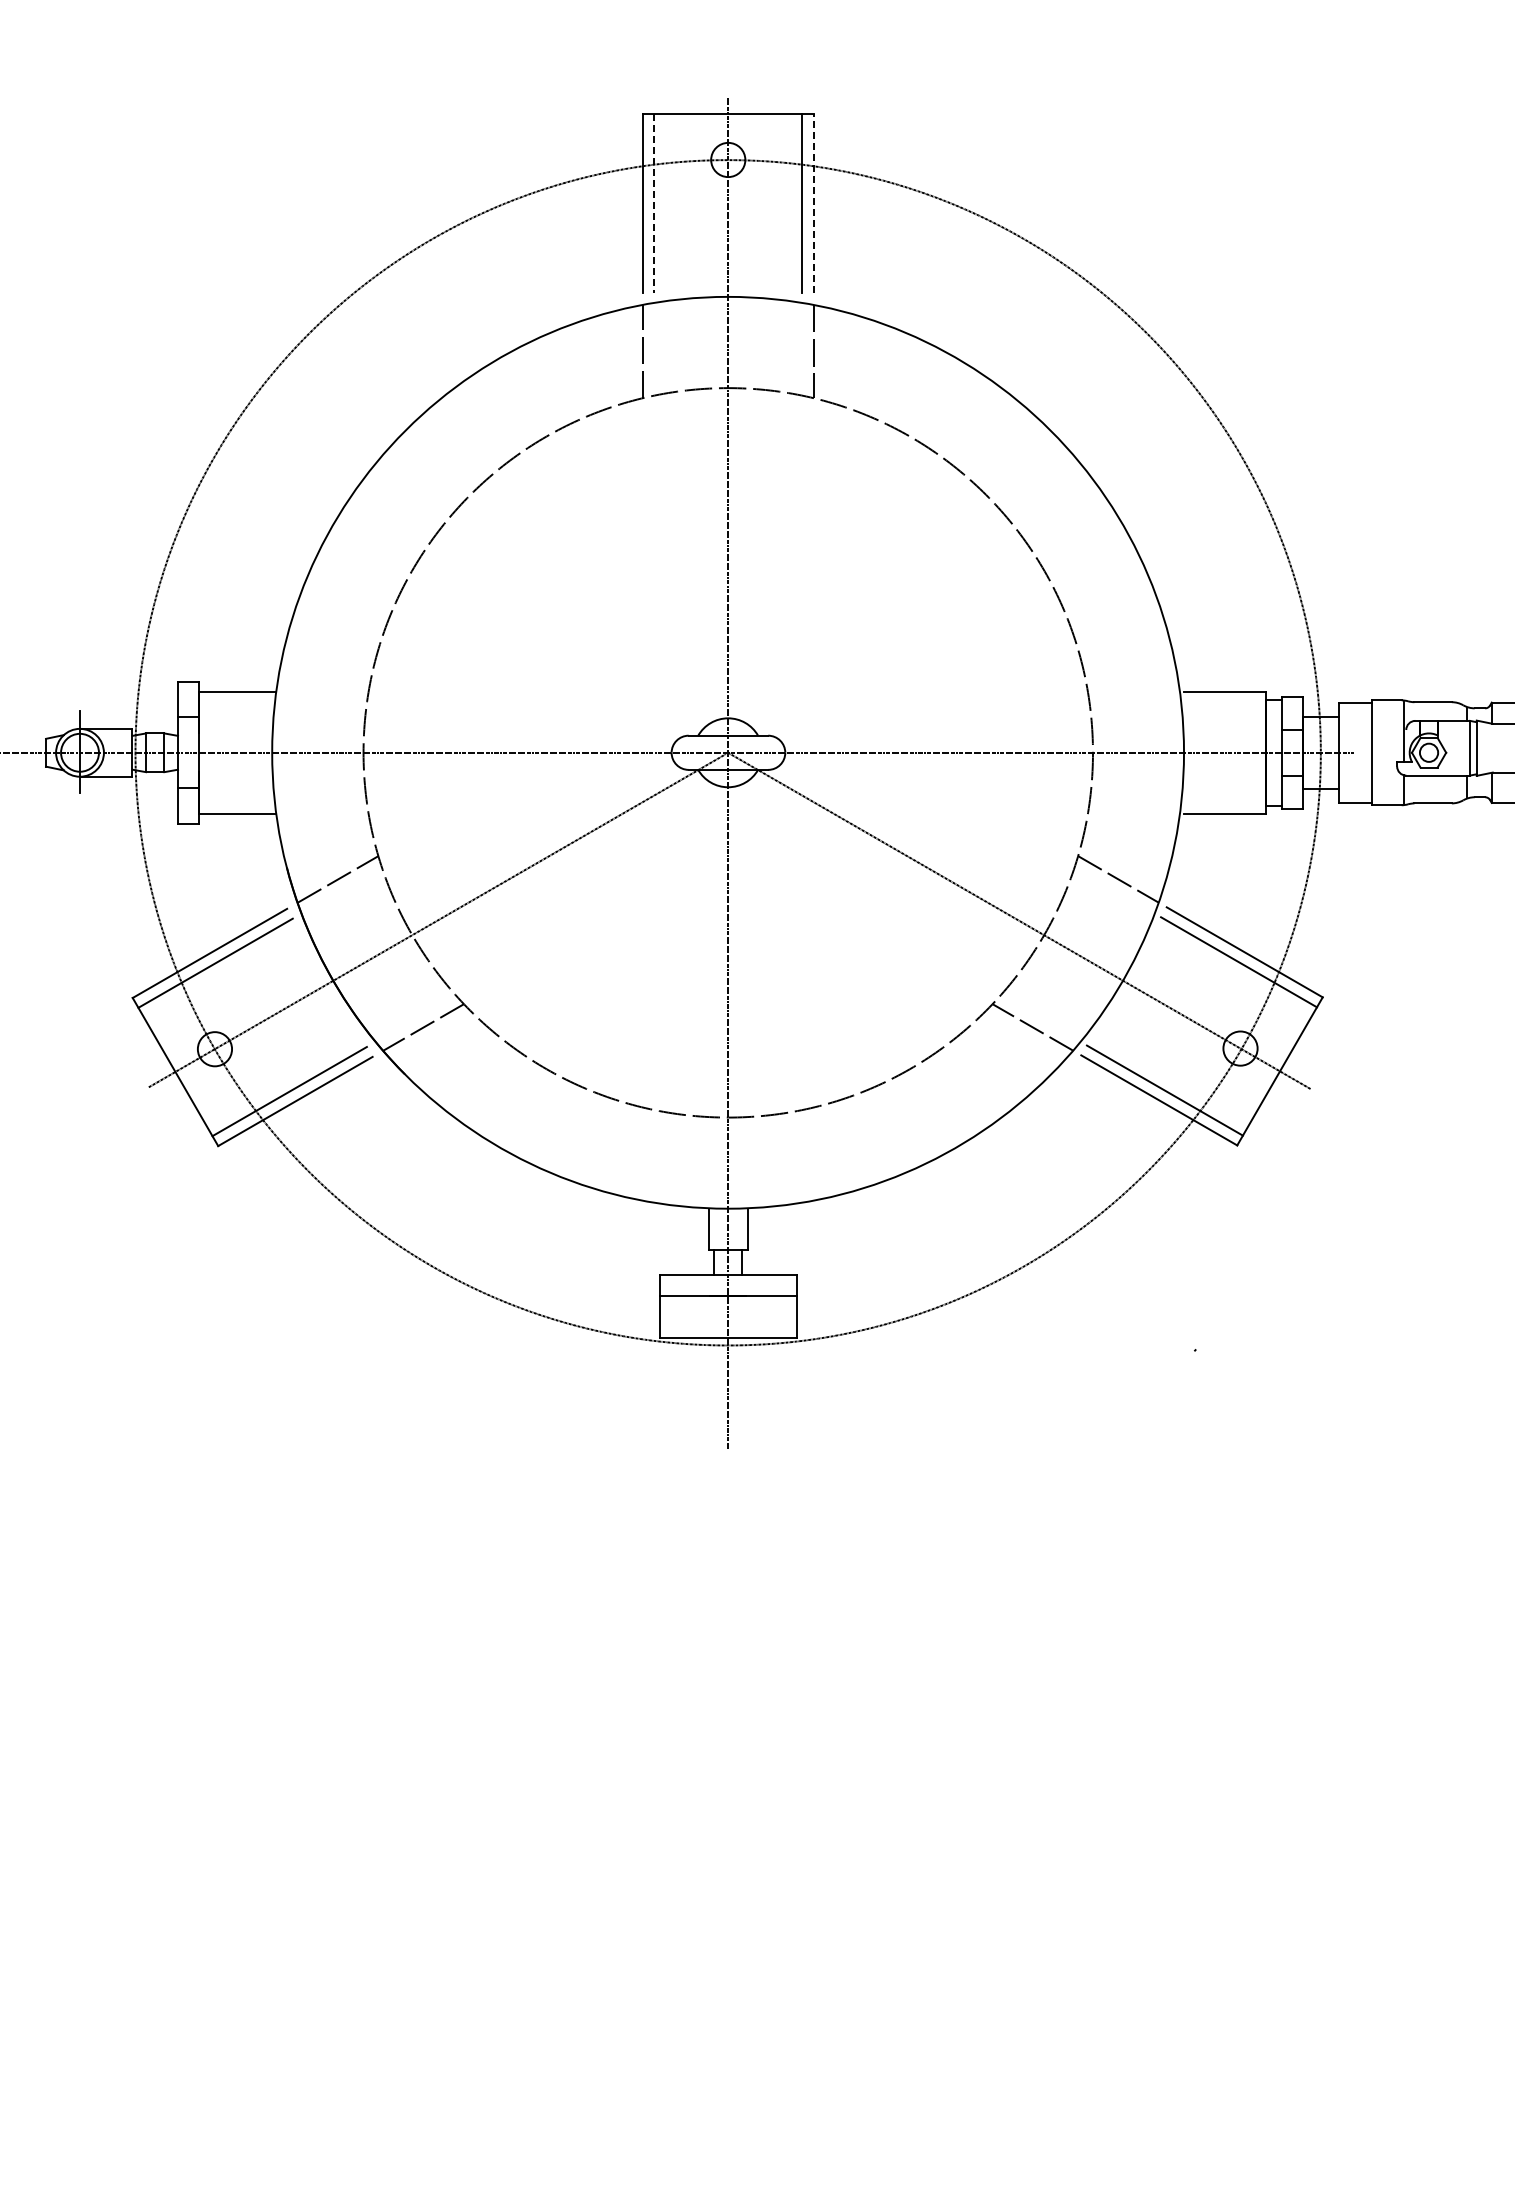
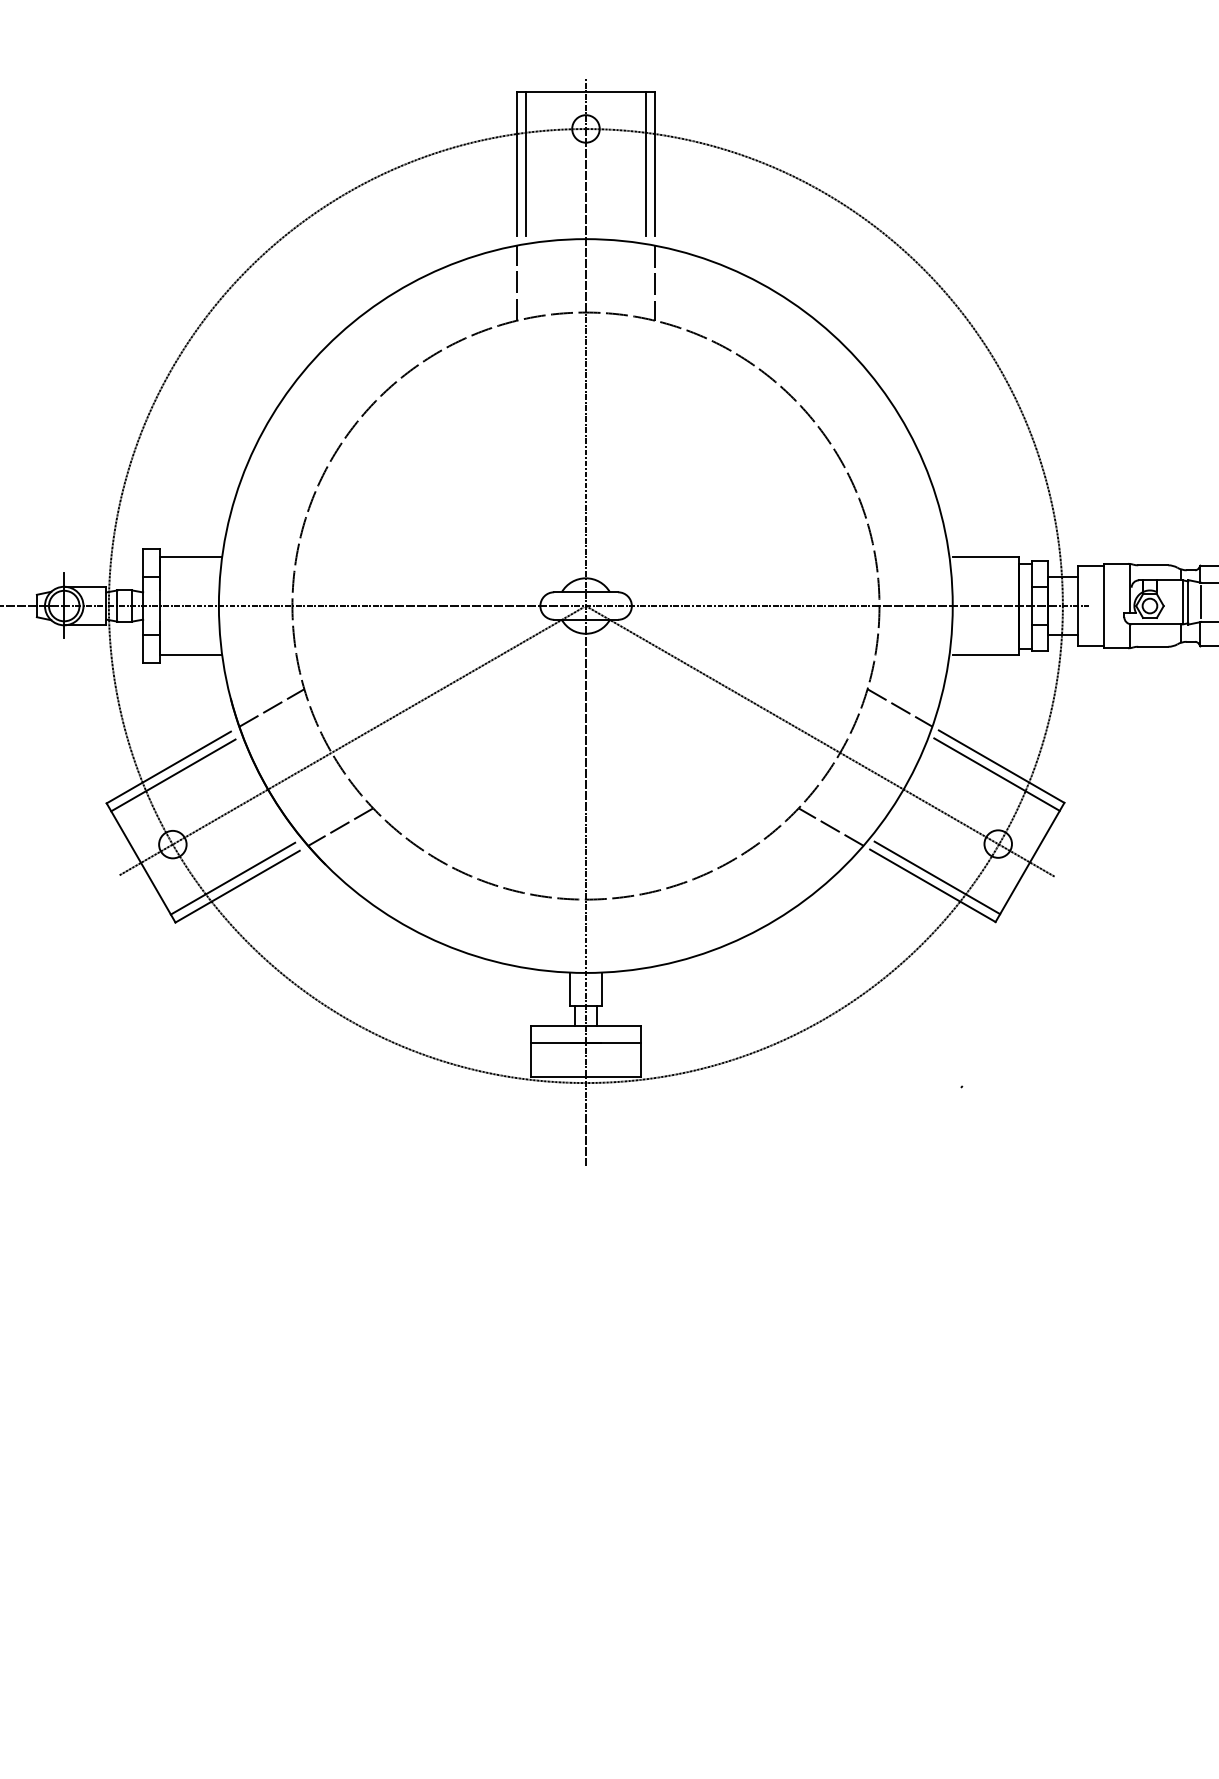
line: (813, 203) -> (654, 163), dashed -> solid
line: (654, 204) -> (526, 164), dashed -> solid
line: (1492, 747) -> (1201, 601), added

